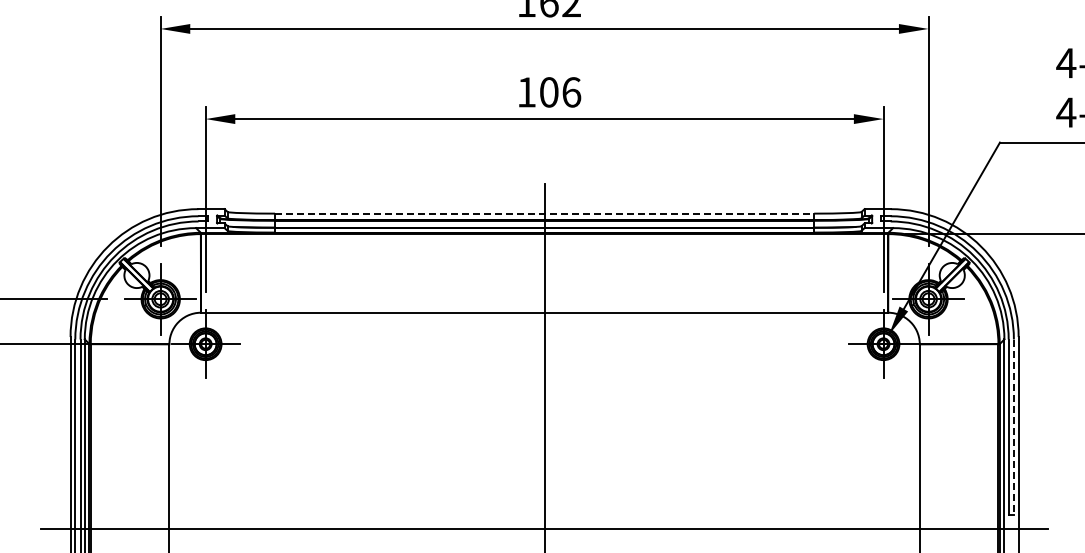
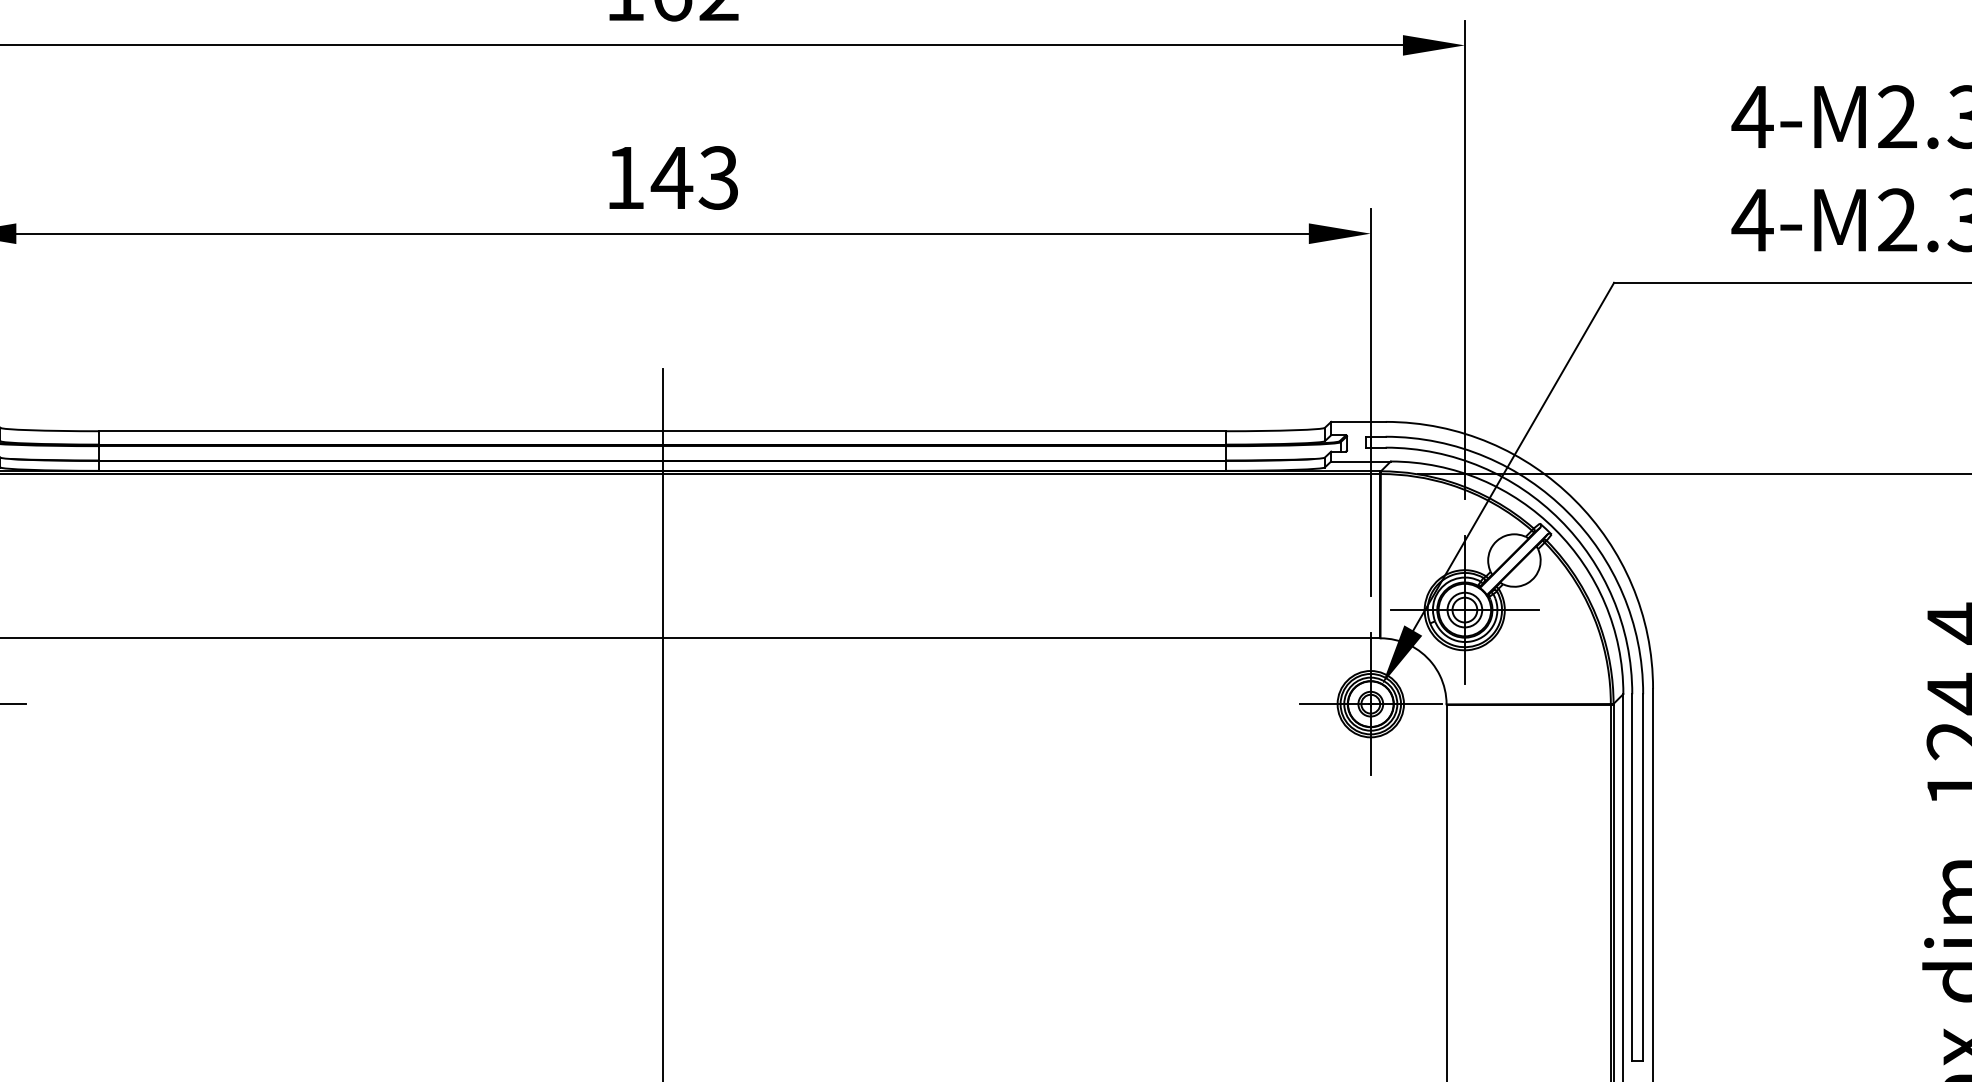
text: (560, 92) -> (695, 178), 106 -> 143
line: (544, 213) -> (662, 430), dashed -> solid
line: (1013, 427) -> (1642, 878), dashed -> solid

